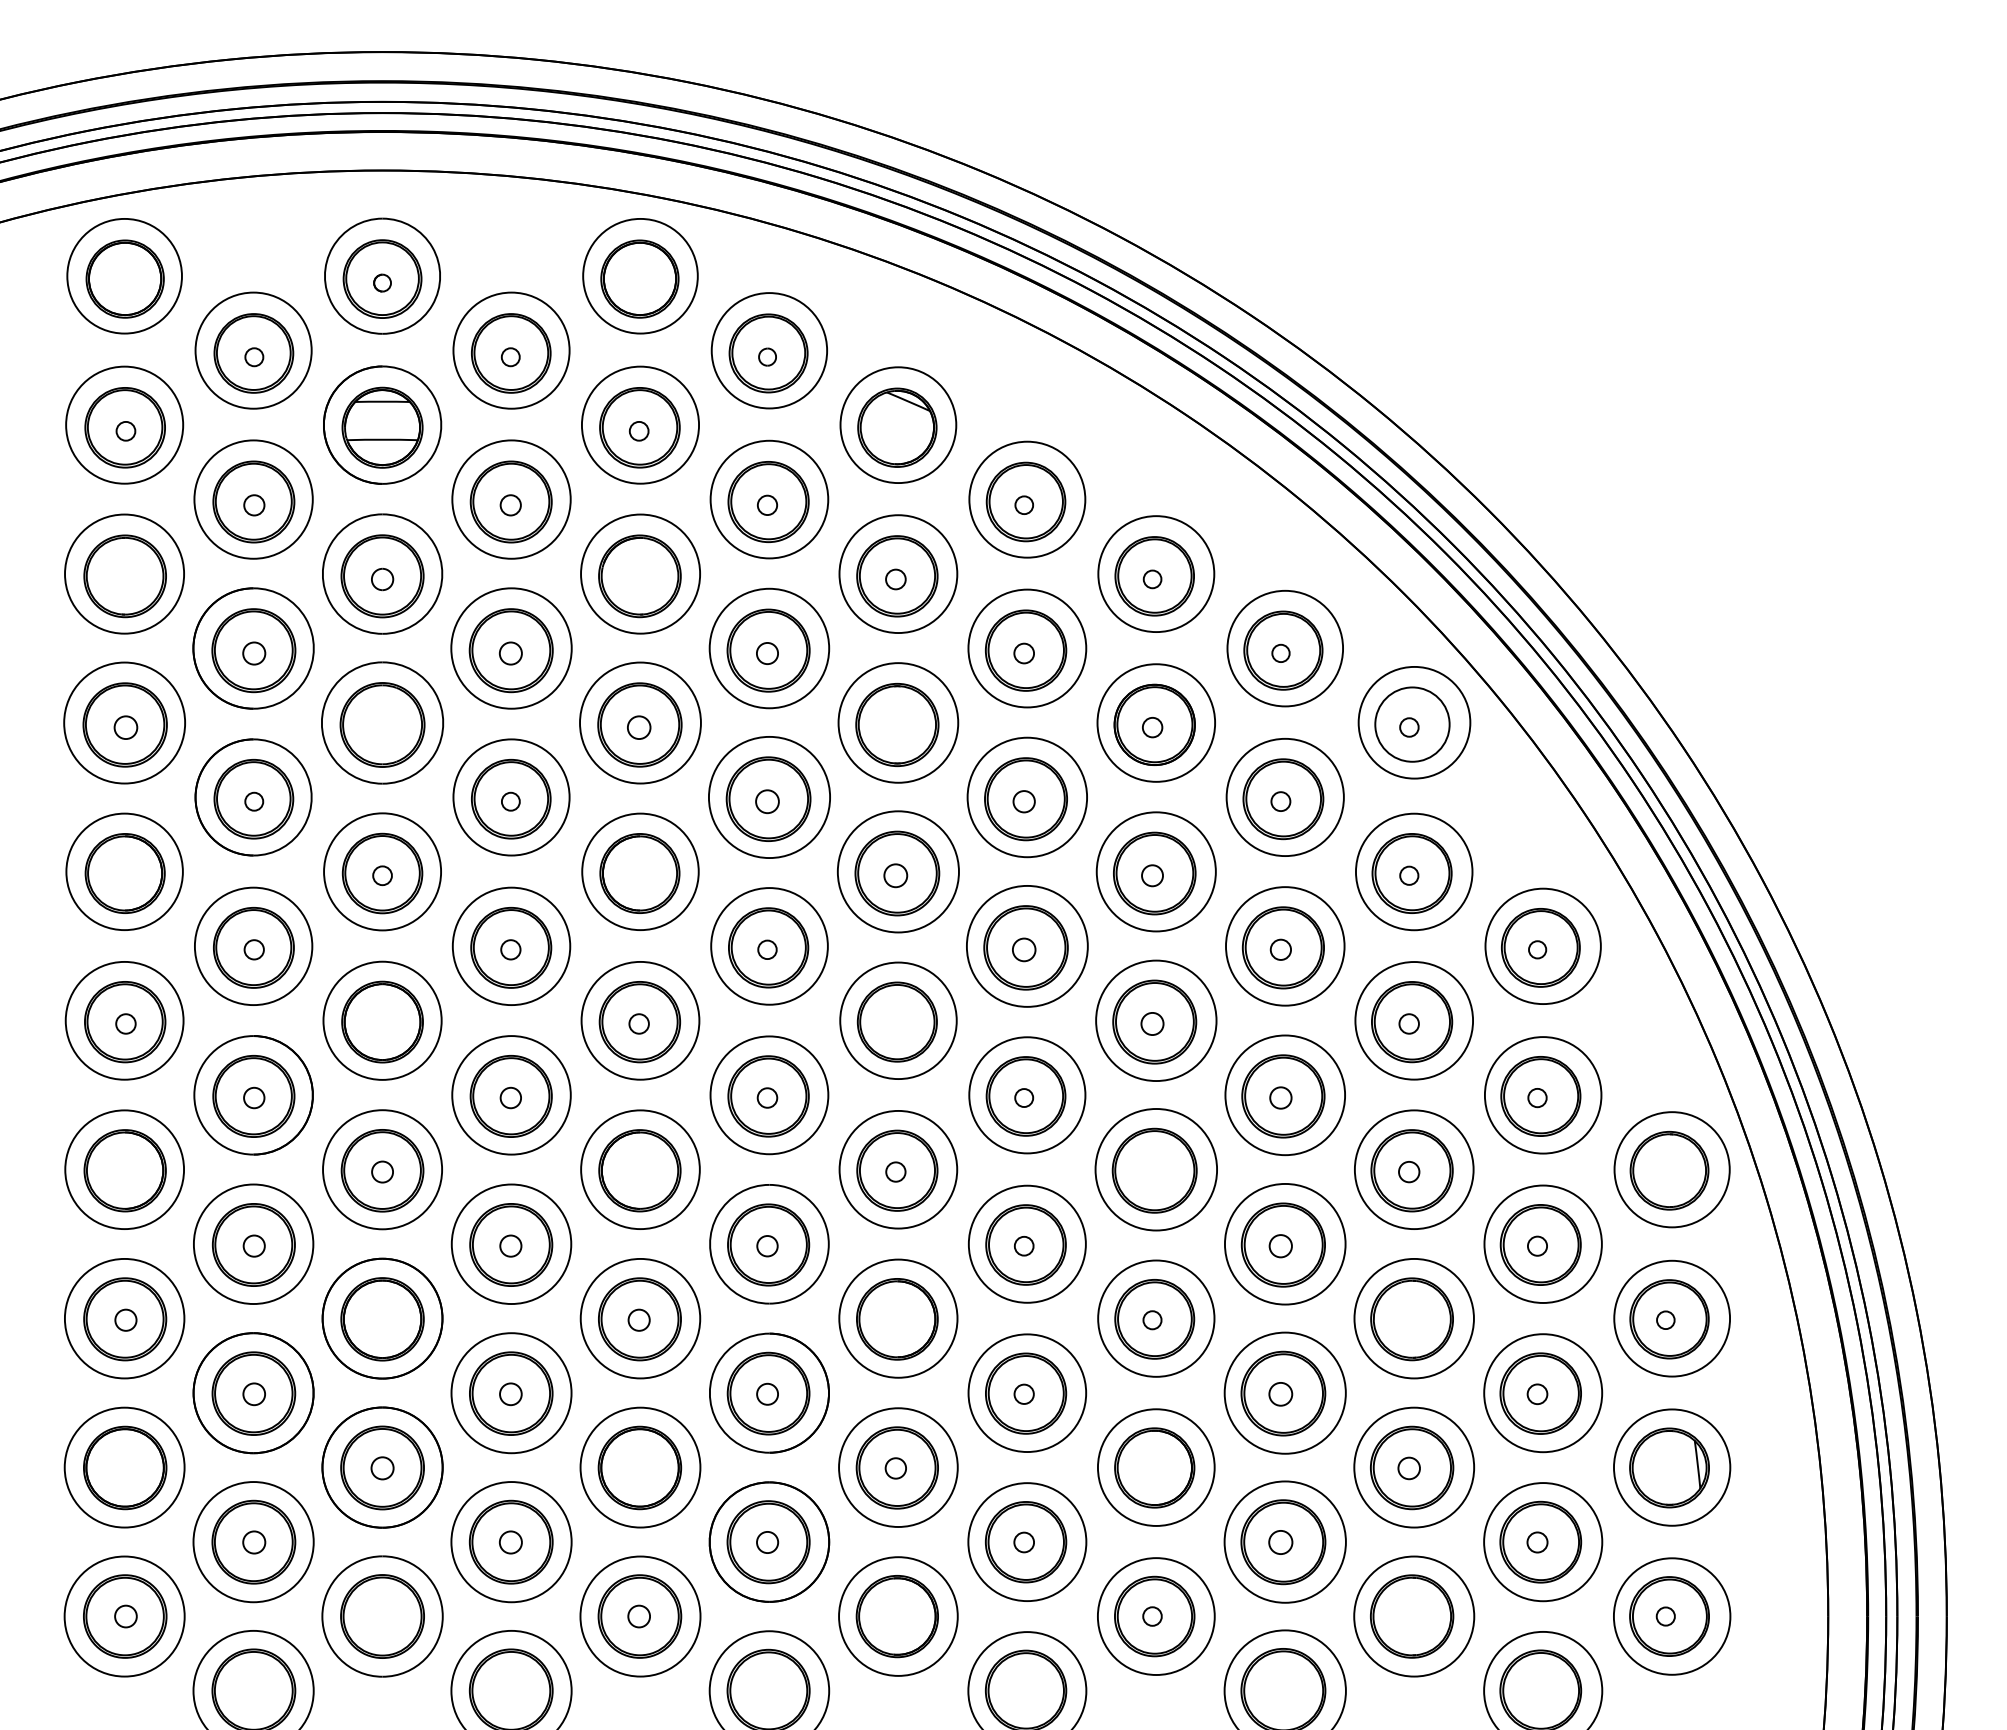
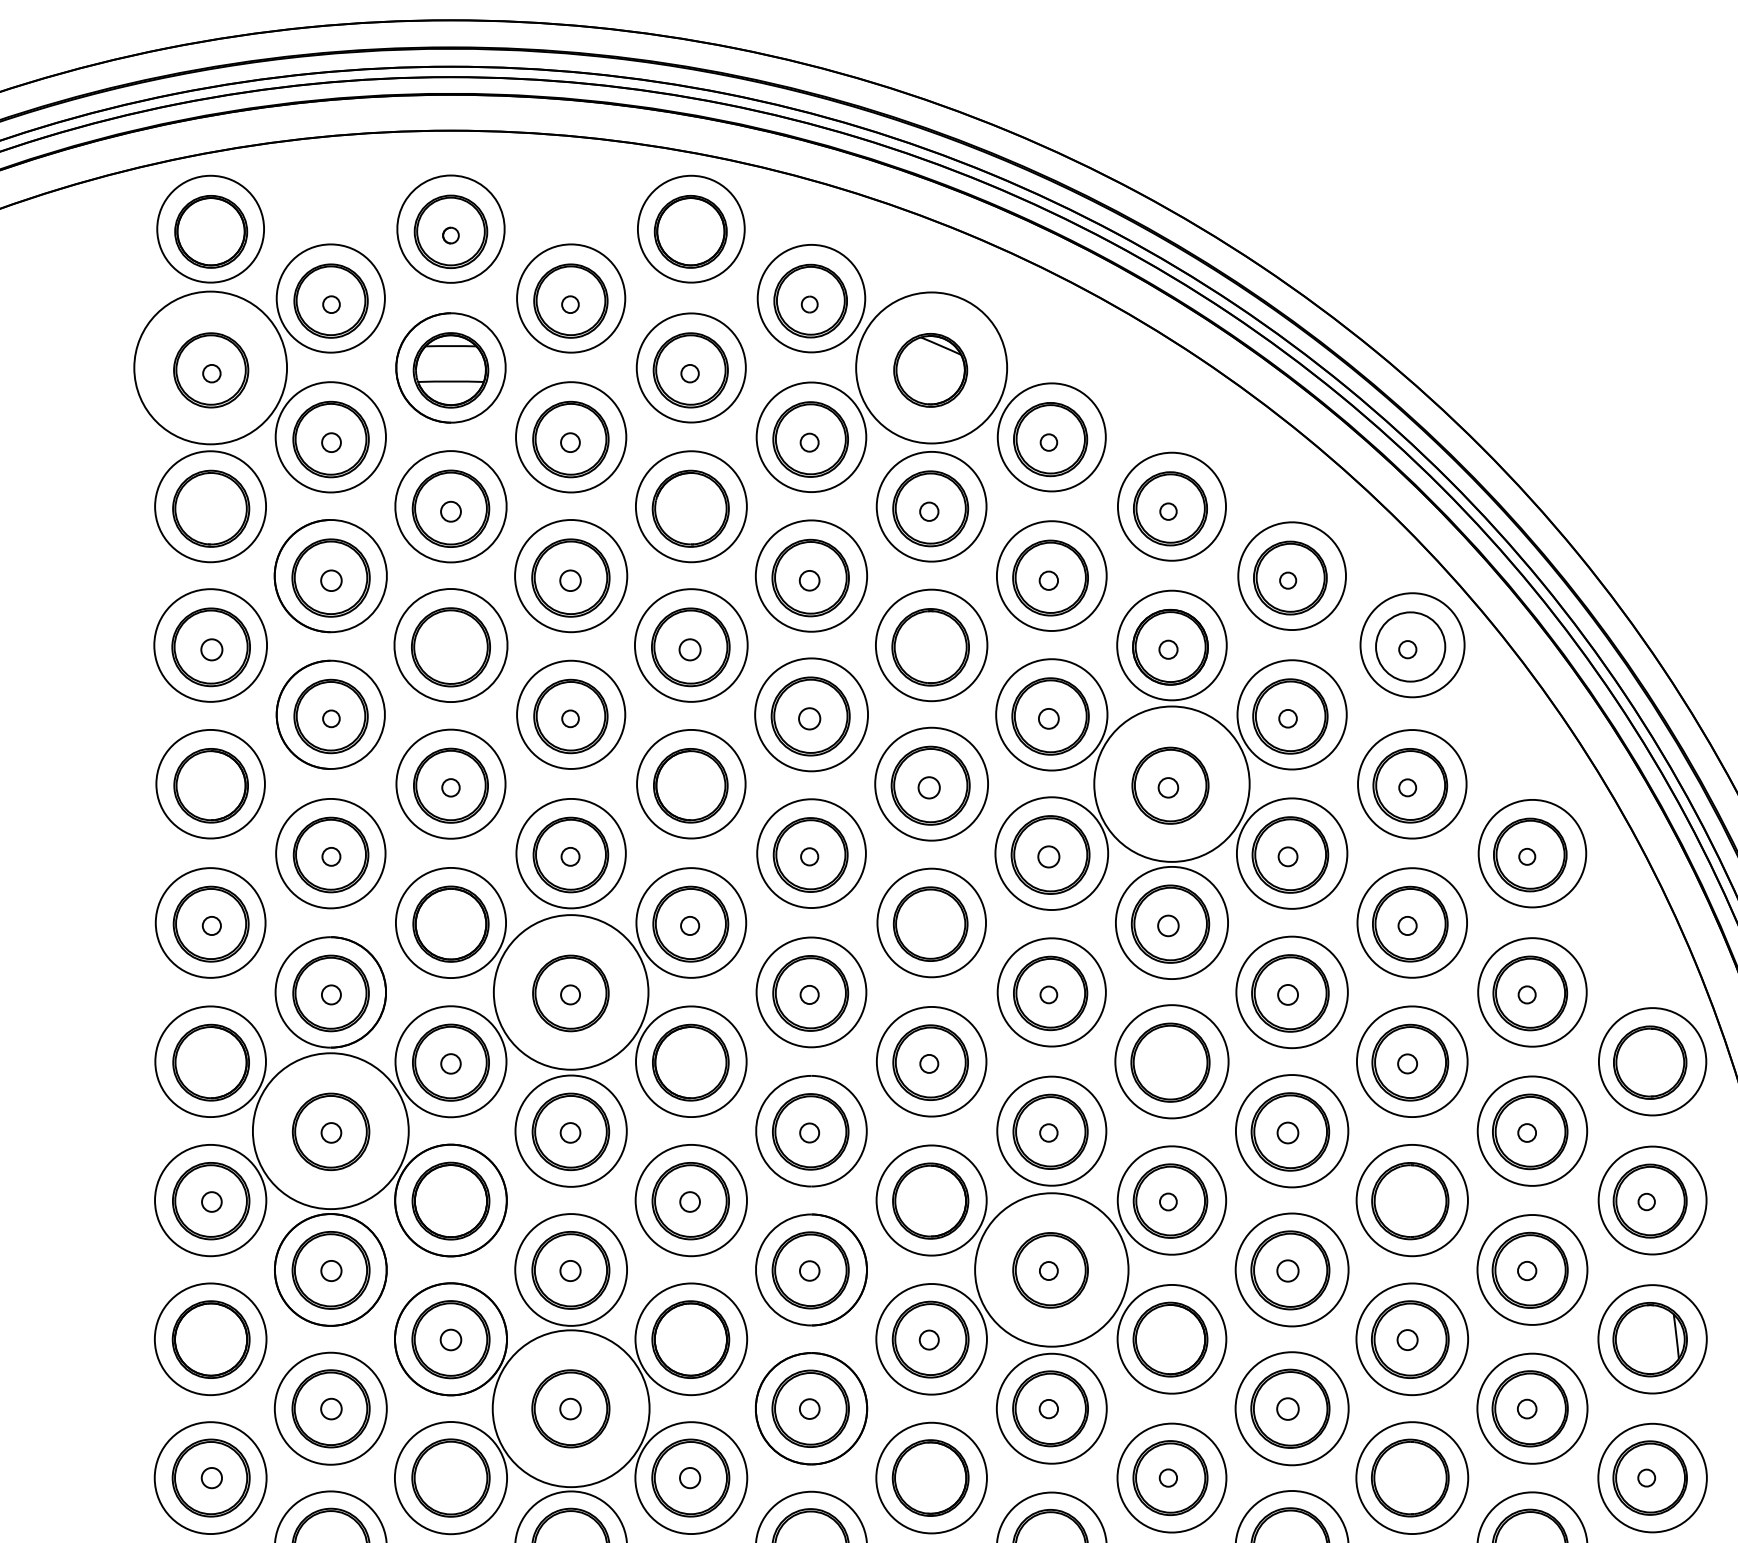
circle: (124, 424) -> (210, 367), size x1.4
circle: (898, 425) -> (931, 368), size x1.4
circle: (1155, 871) -> (1171, 783), size x1.4
circle: (511, 1095) -> (571, 992), size x1.4
circle: (253, 1244) -> (330, 1131), size x1.4
circle: (1027, 1393) -> (1051, 1270), size x1.4
circle: (511, 1542) -> (571, 1409), size x1.4

